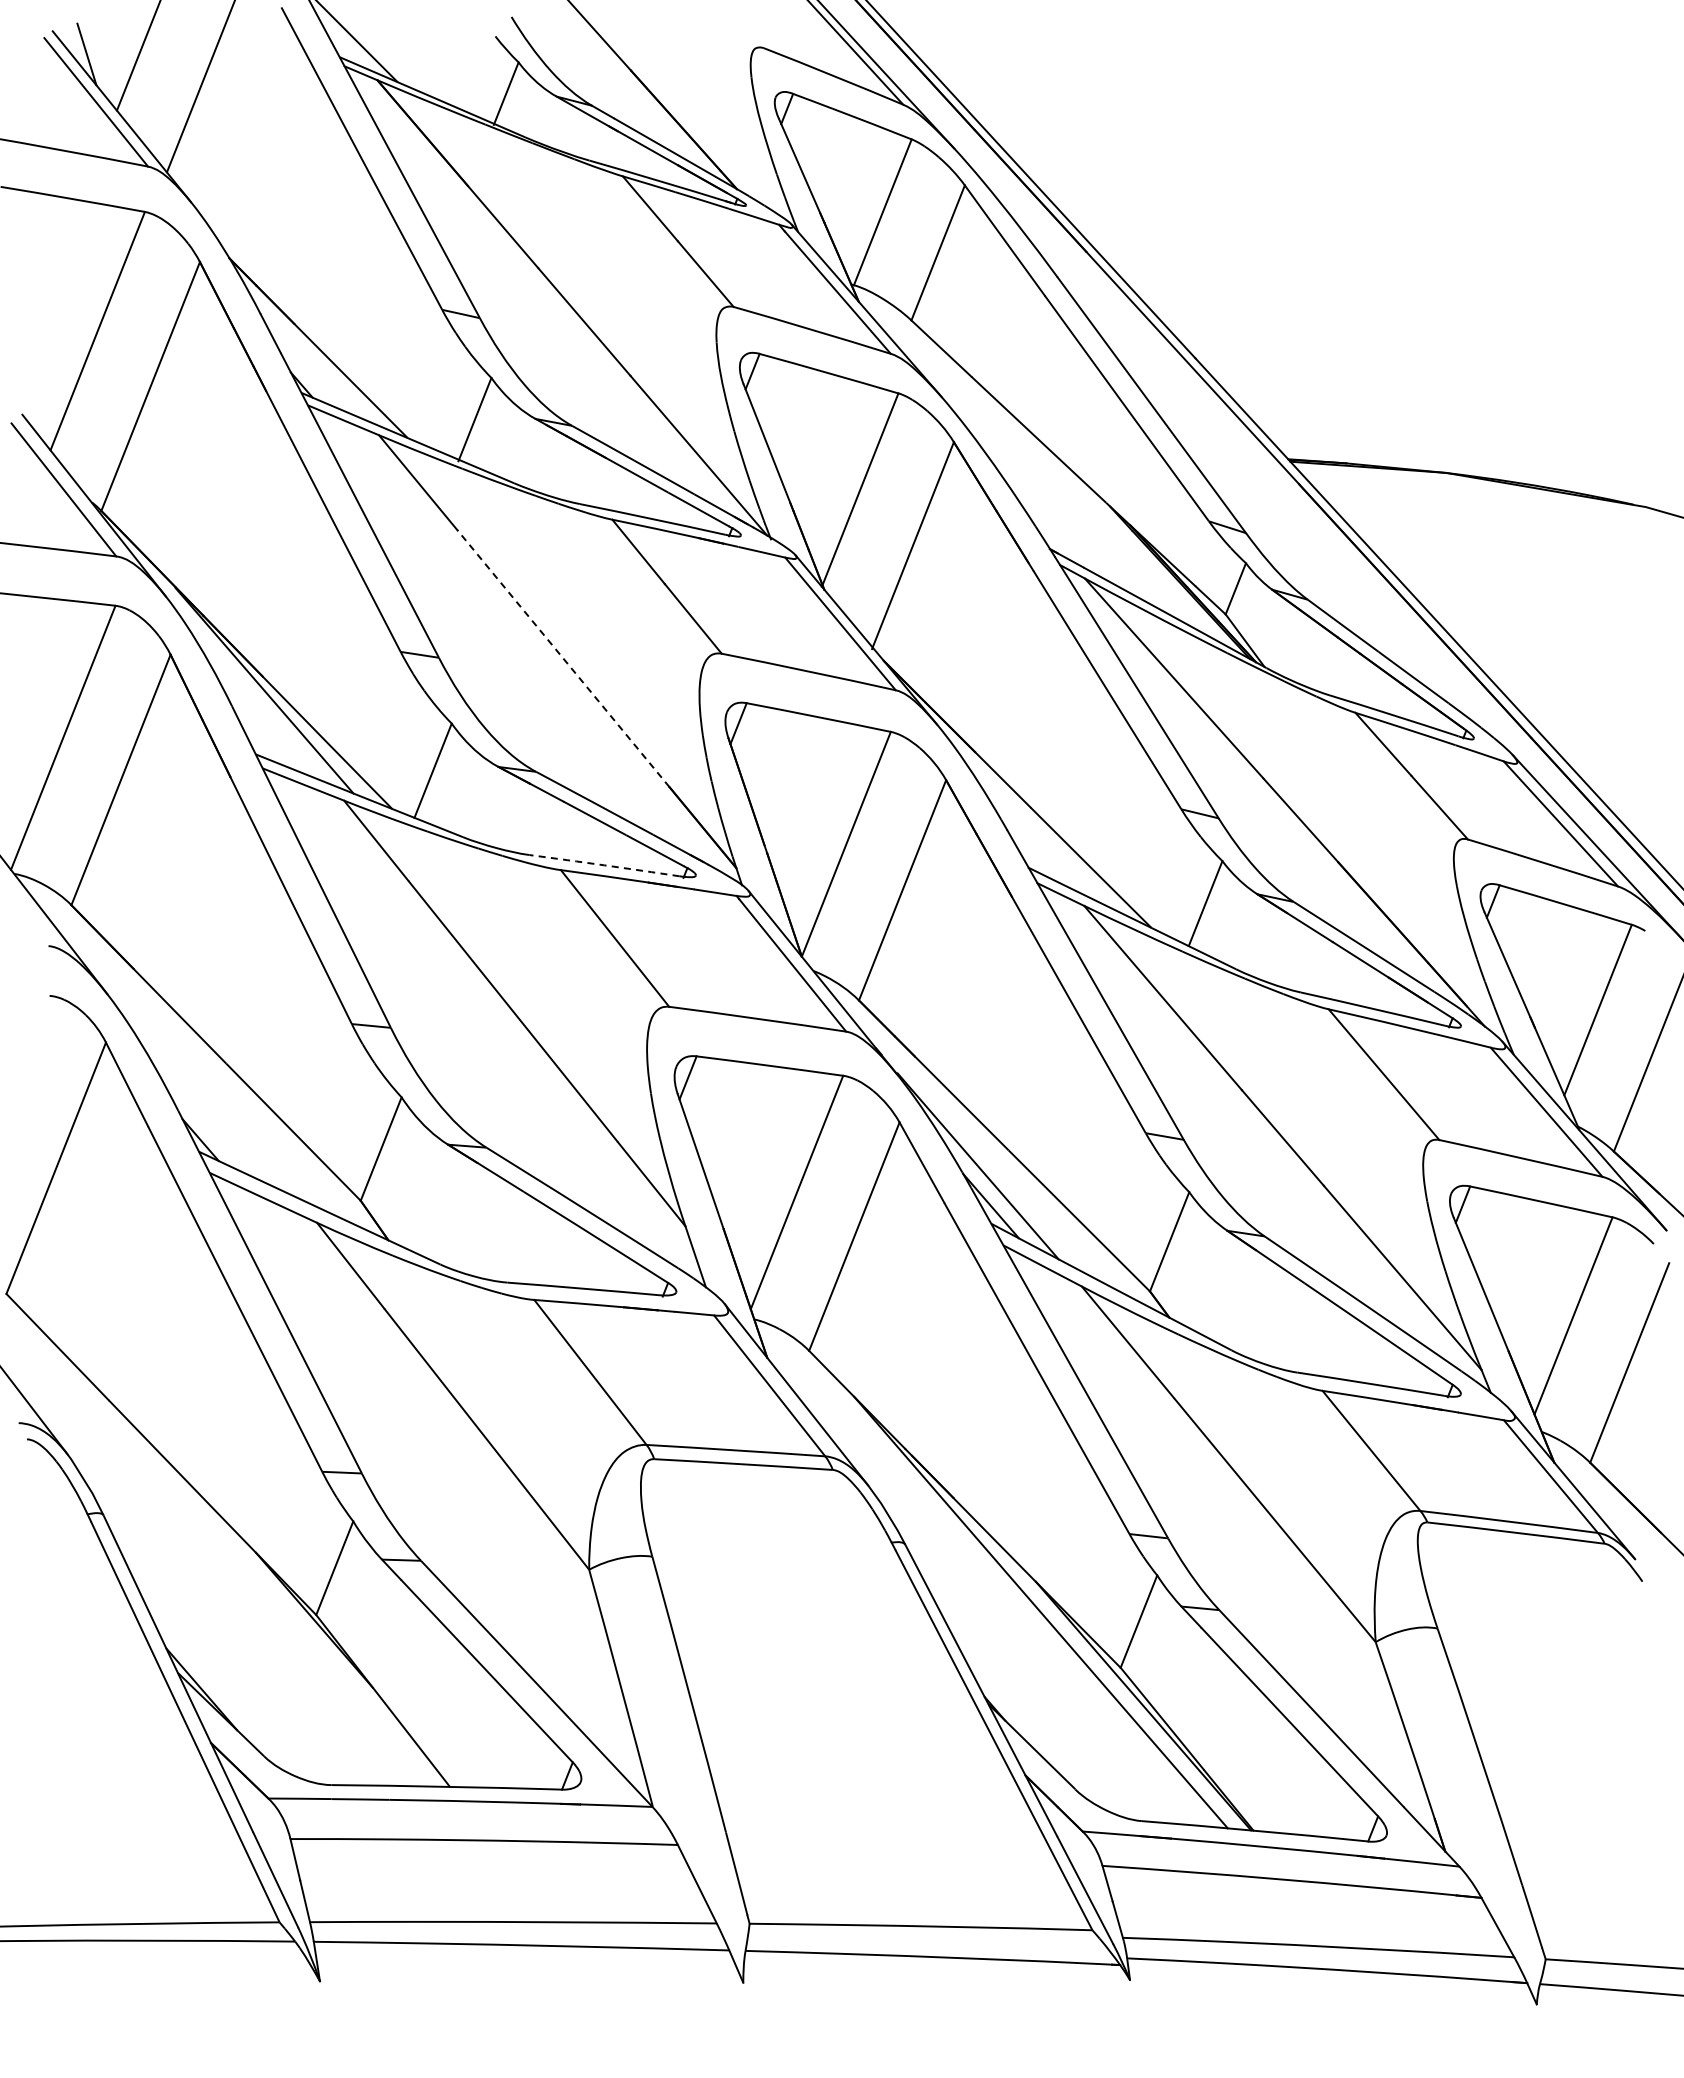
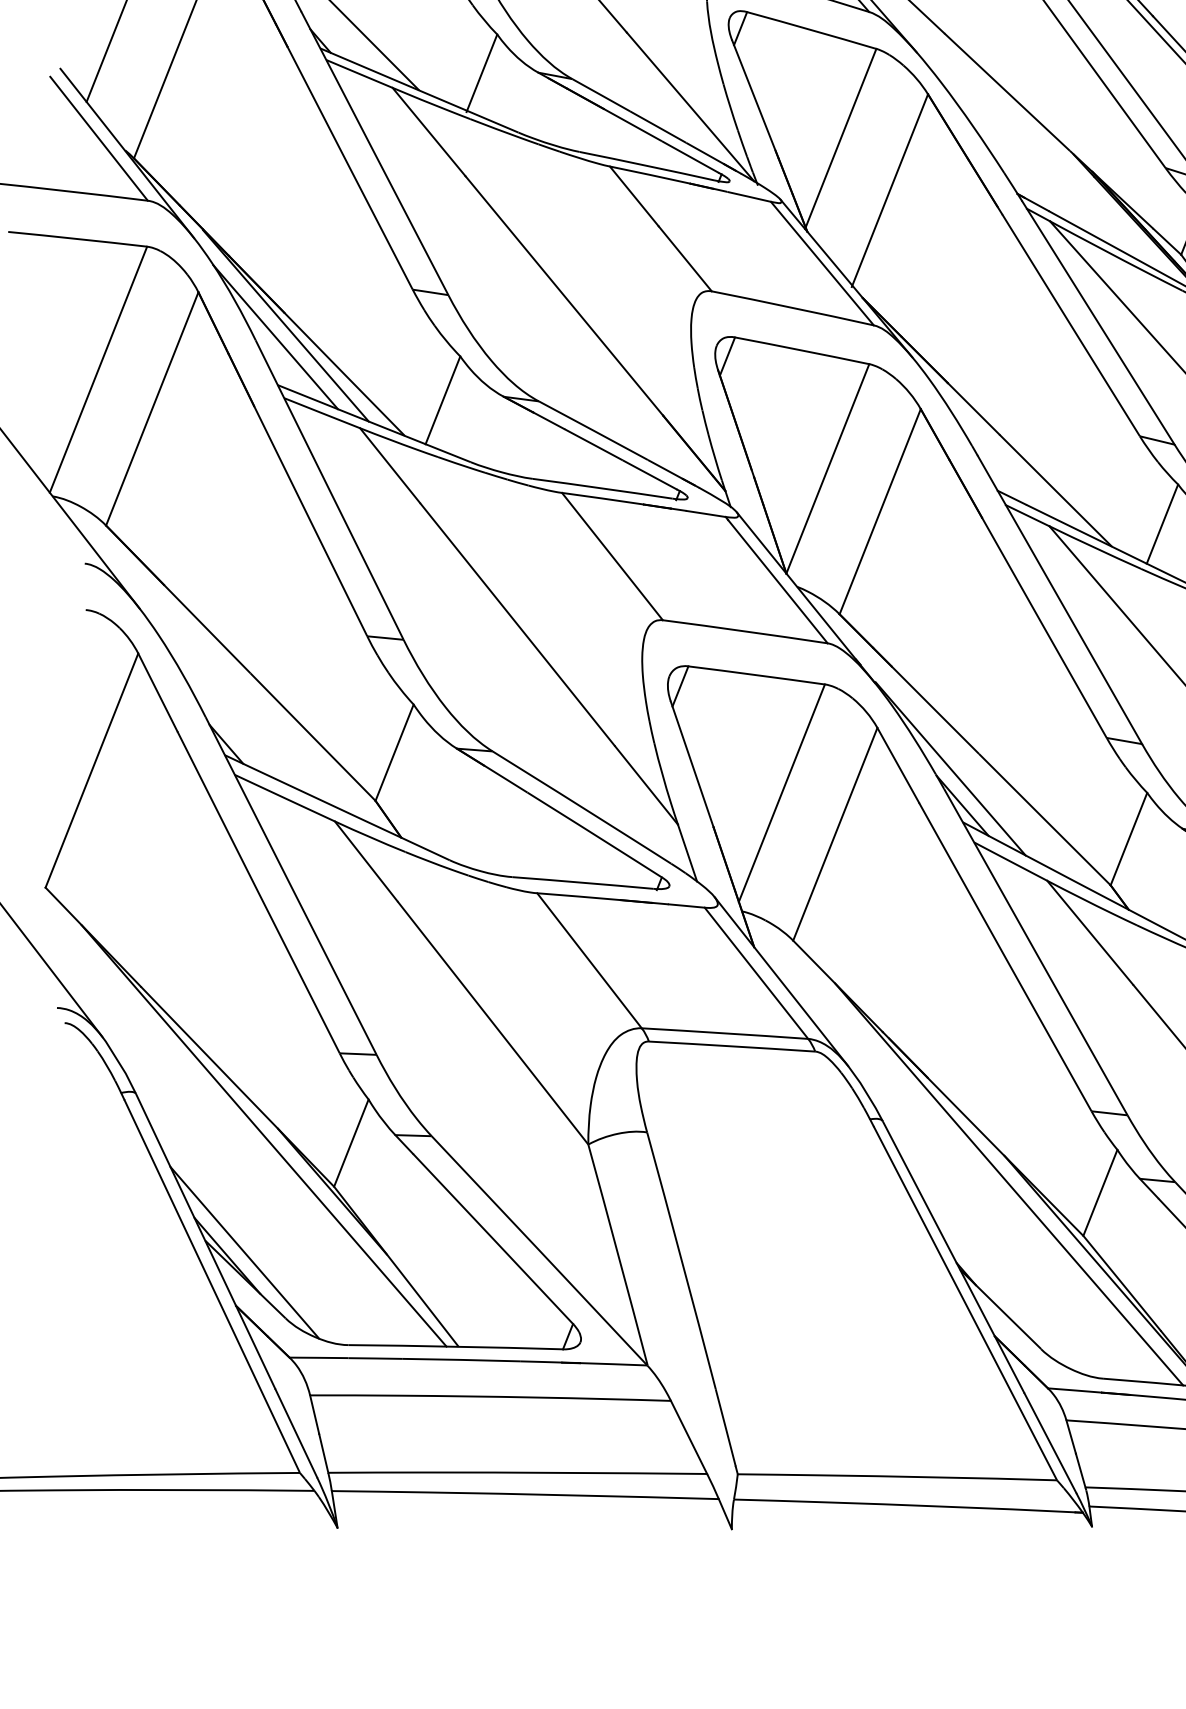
line: (563, 658) -> (564, 295), dashed -> solid
line: (253, 702) -> (275, 336), added
arc: (604, 865) -> (602, 488), dashed -> solid
line: (240, 1560) -> (263, 1135), added
line: (220, 1685) -> (244, 1252), added

